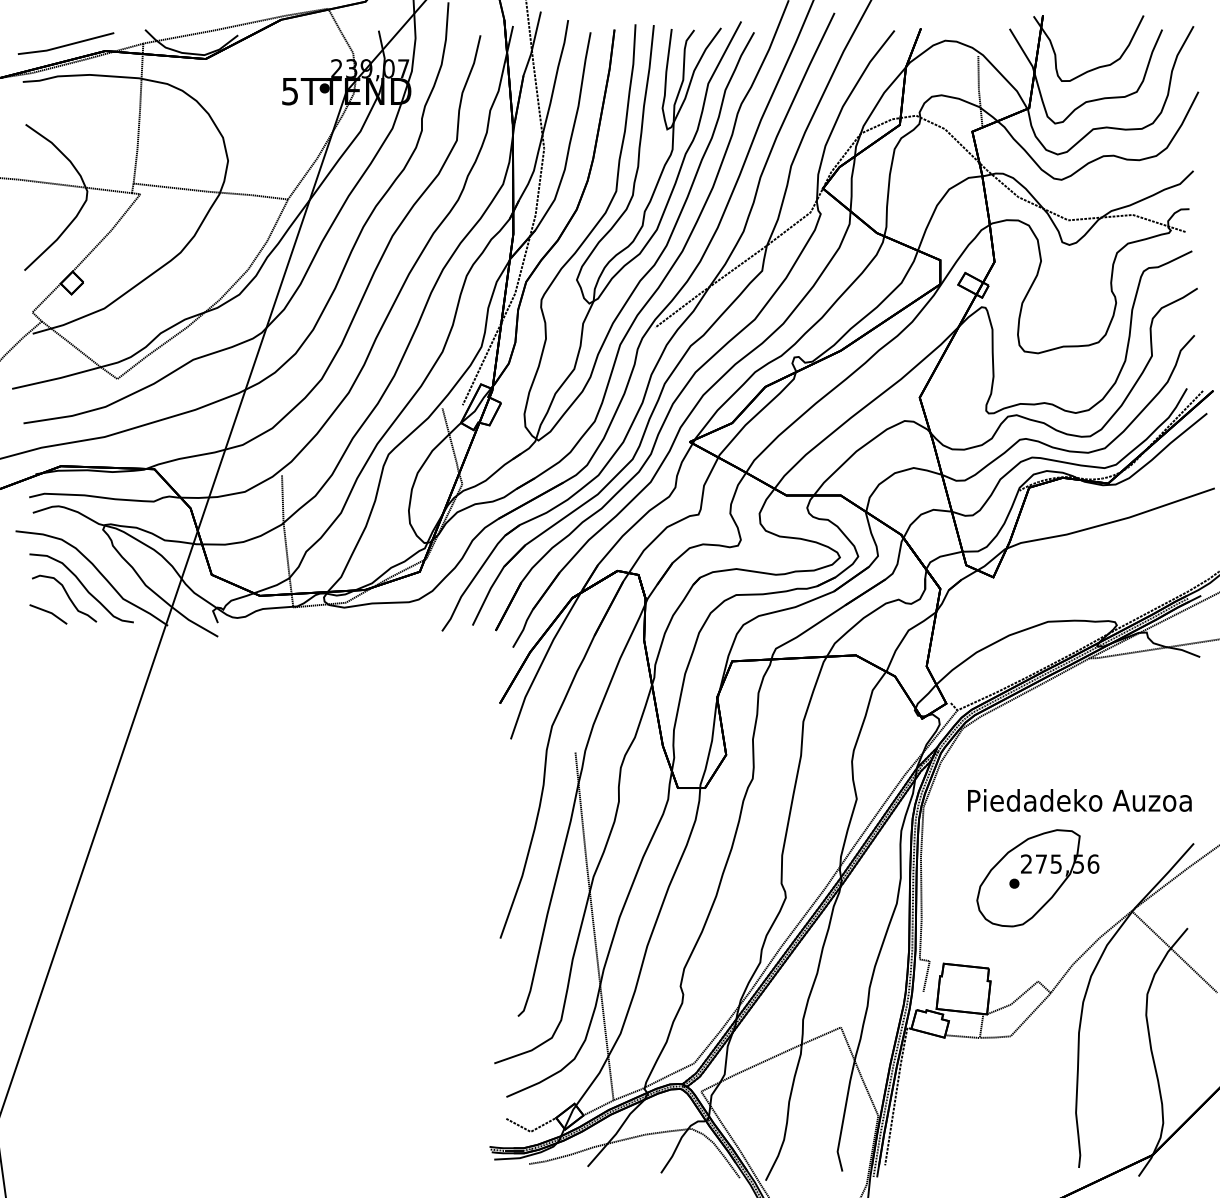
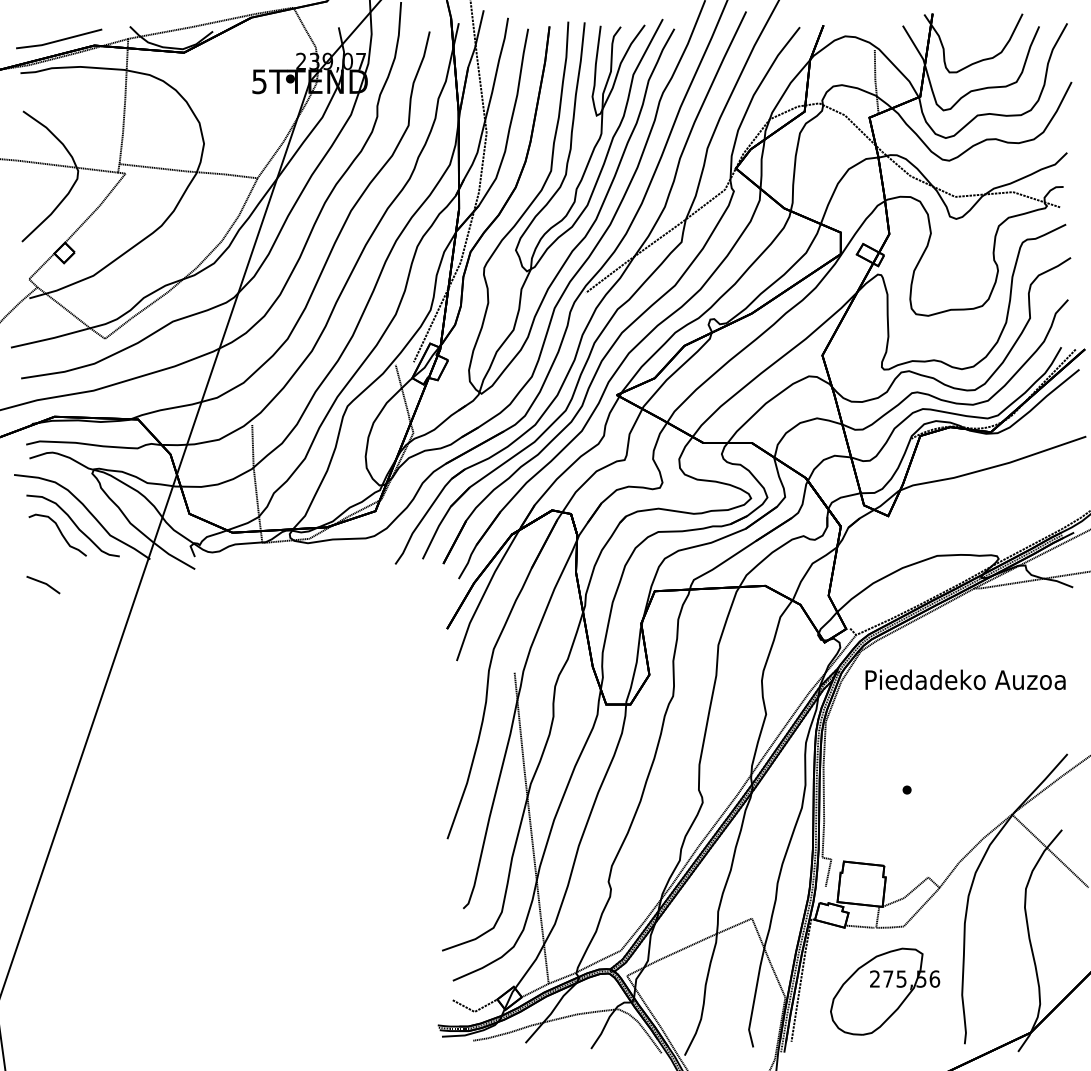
line: (49, 613) -> (44, 584), moved
text: (1079, 800) -> (965, 679), moved
part: (1037, 878) -> (884, 991), moved

